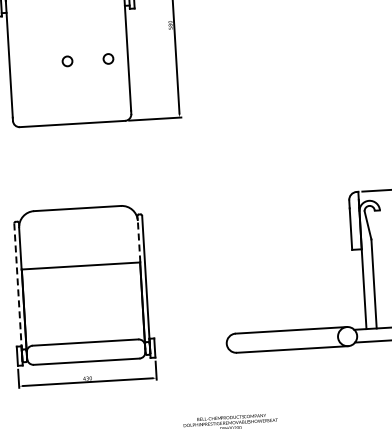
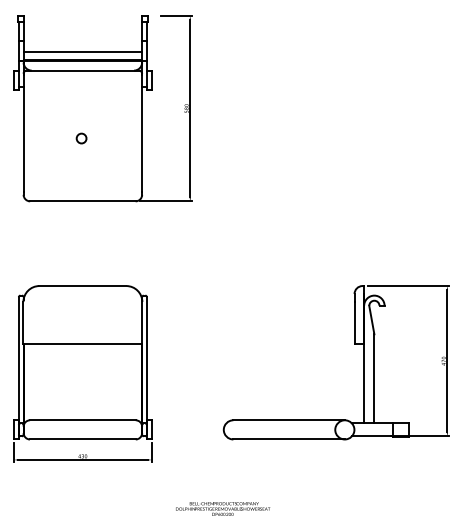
circle: (108, 58) -> (122, 138), removed
line: (139, 241) -> (142, 322), dashed -> solid
line: (18, 291) -> (18, 365), dashed -> solid

